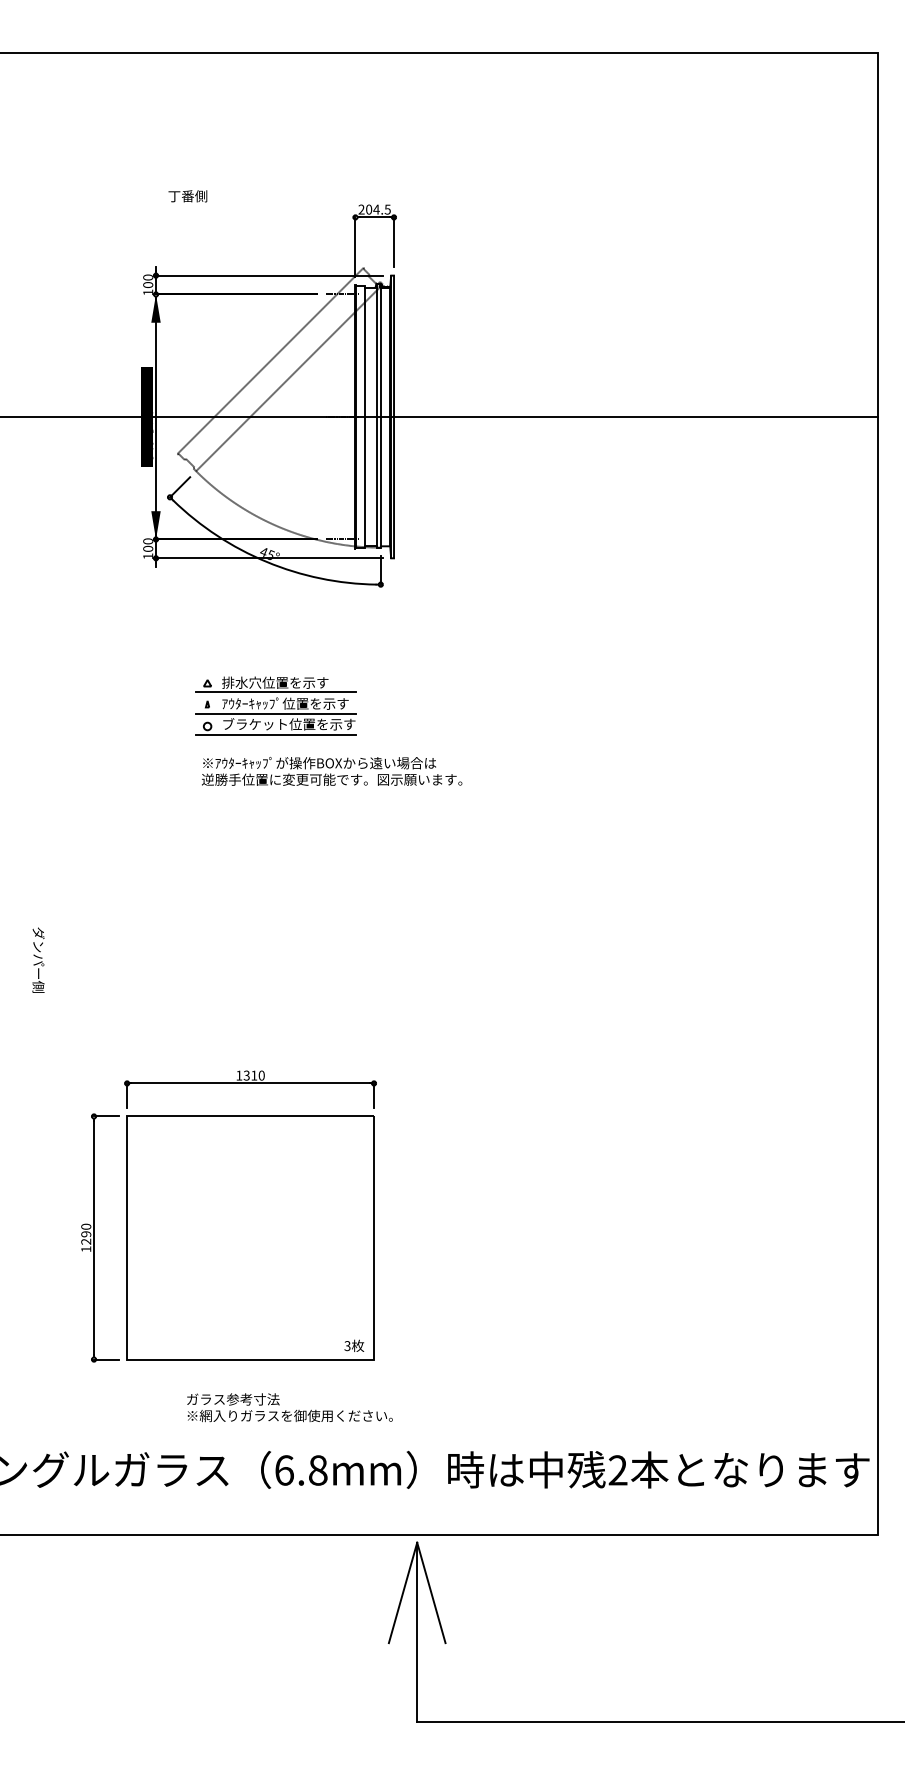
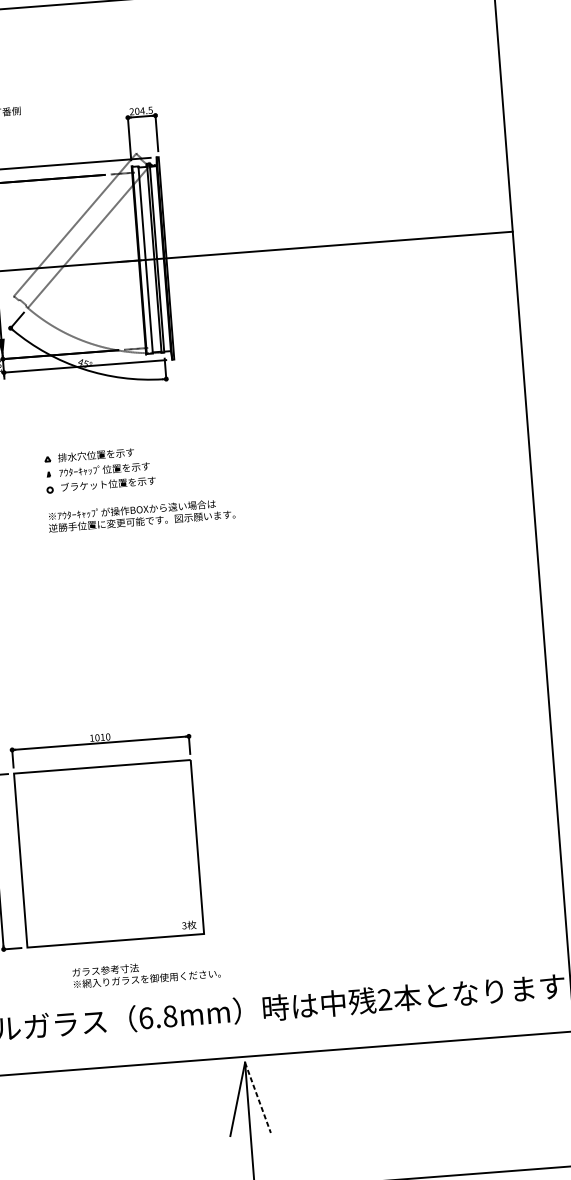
line: (276, 692) -> (97, 462), removed
line: (276, 714) -> (98, 477), removed
line: (276, 735) -> (99, 492), removed
text: (246, 1075) -> (97, 737), 1310 -> 1010
line: (431, 1593) -> (258, 1098), solid -> dashed

